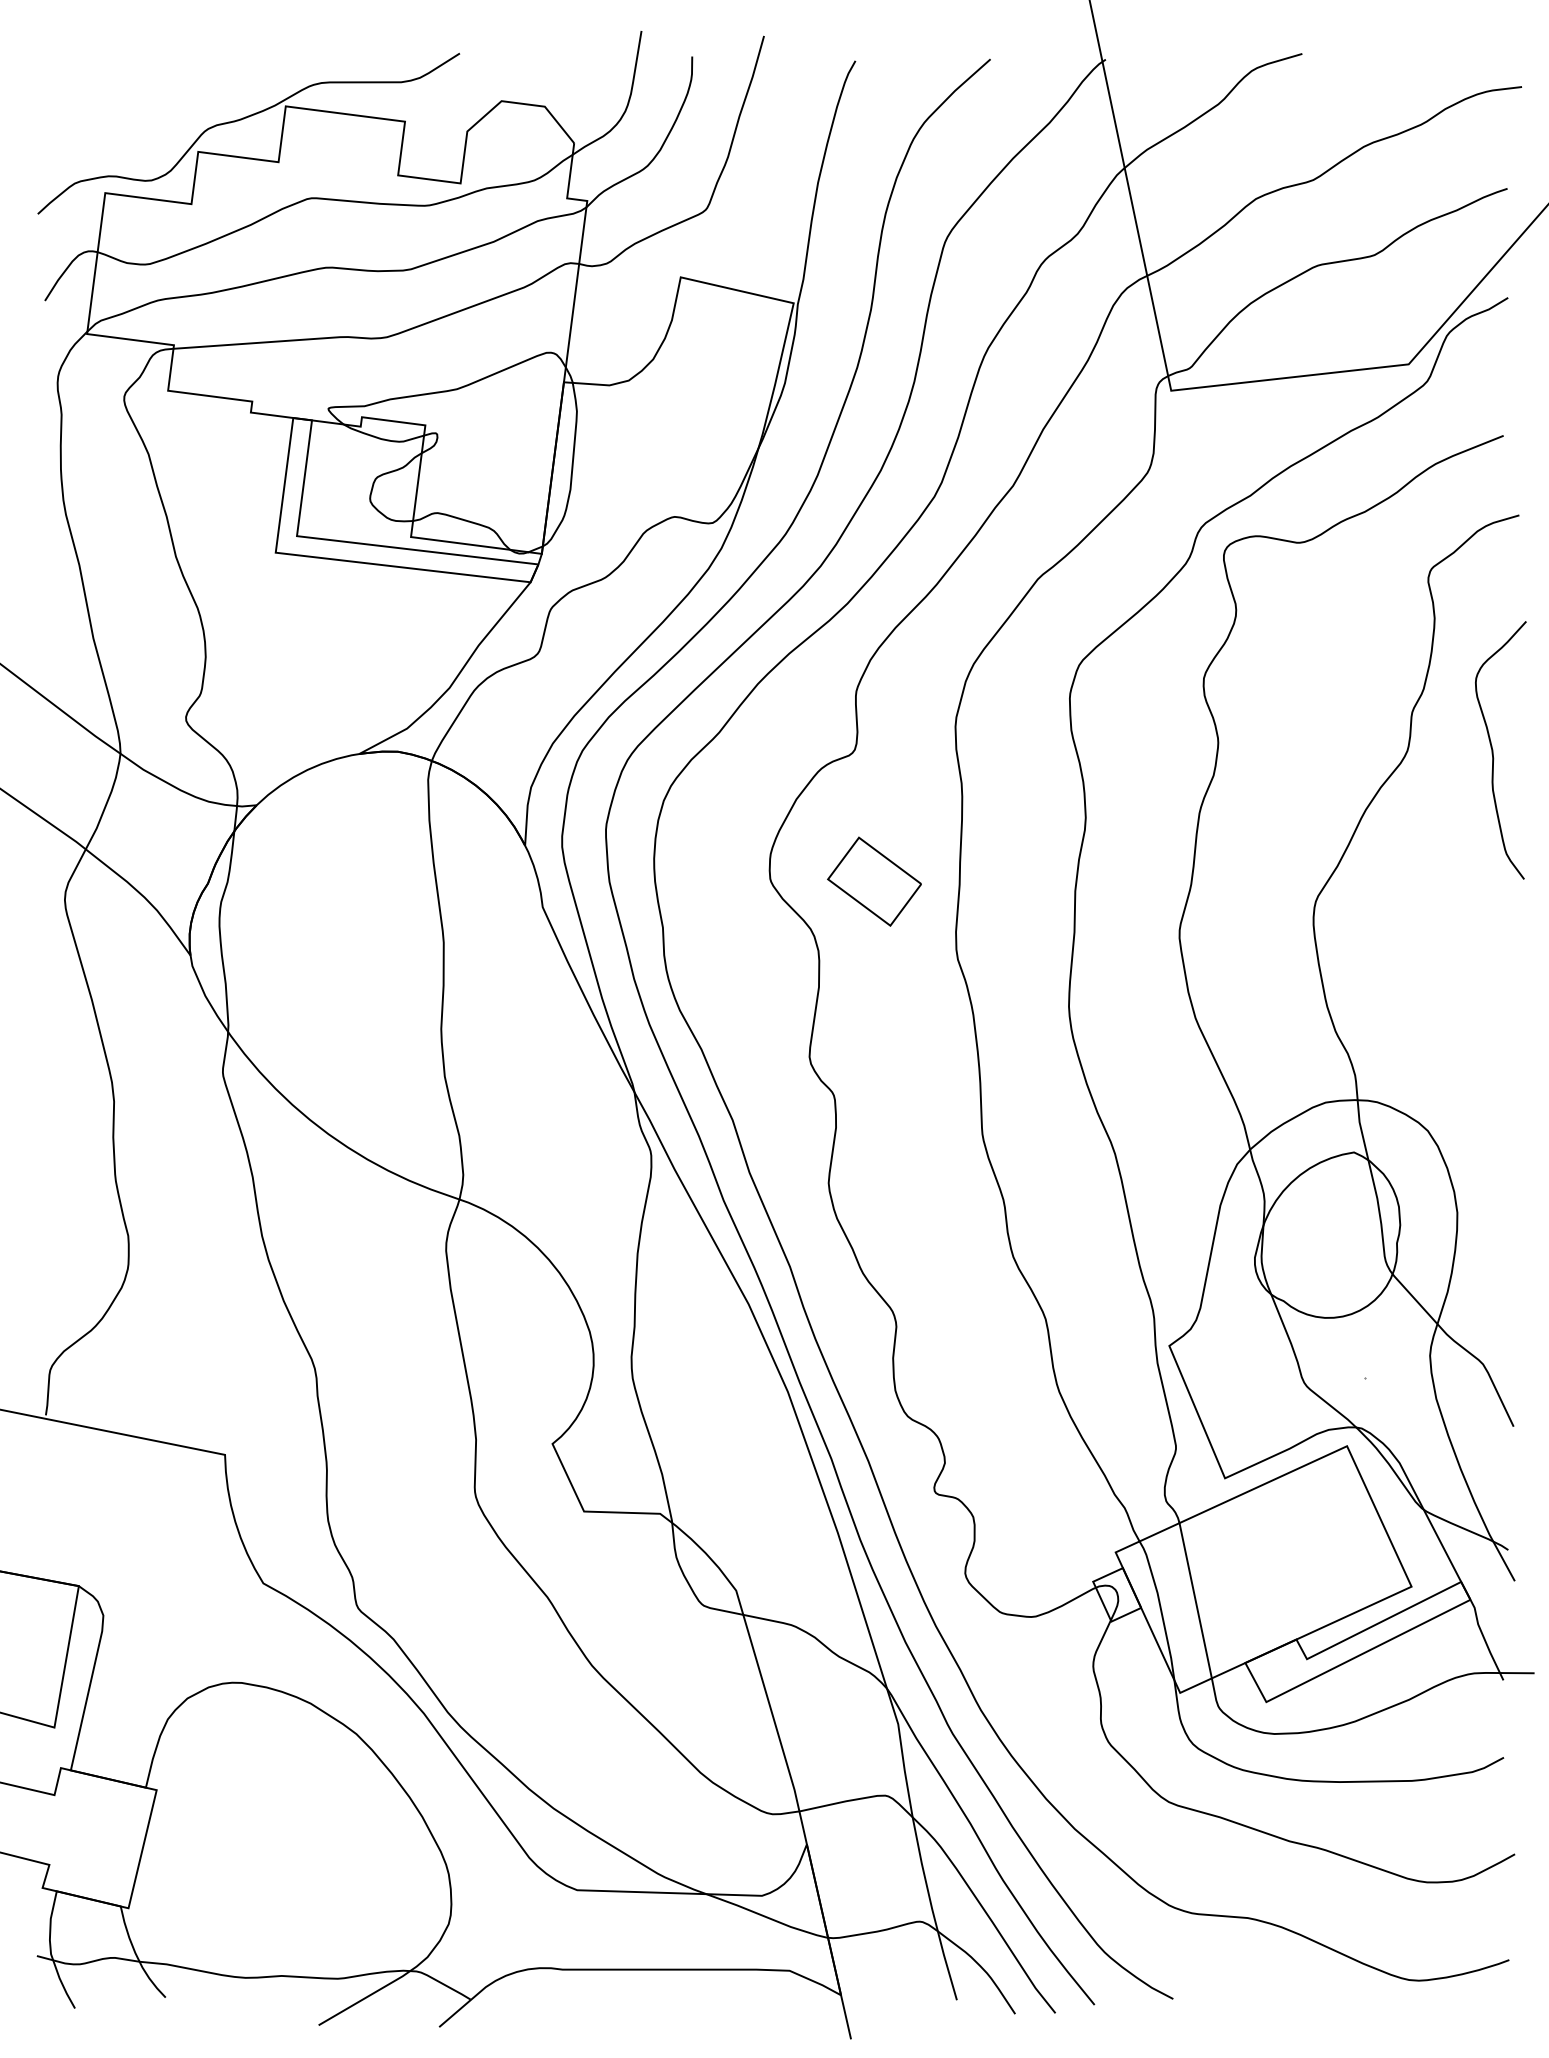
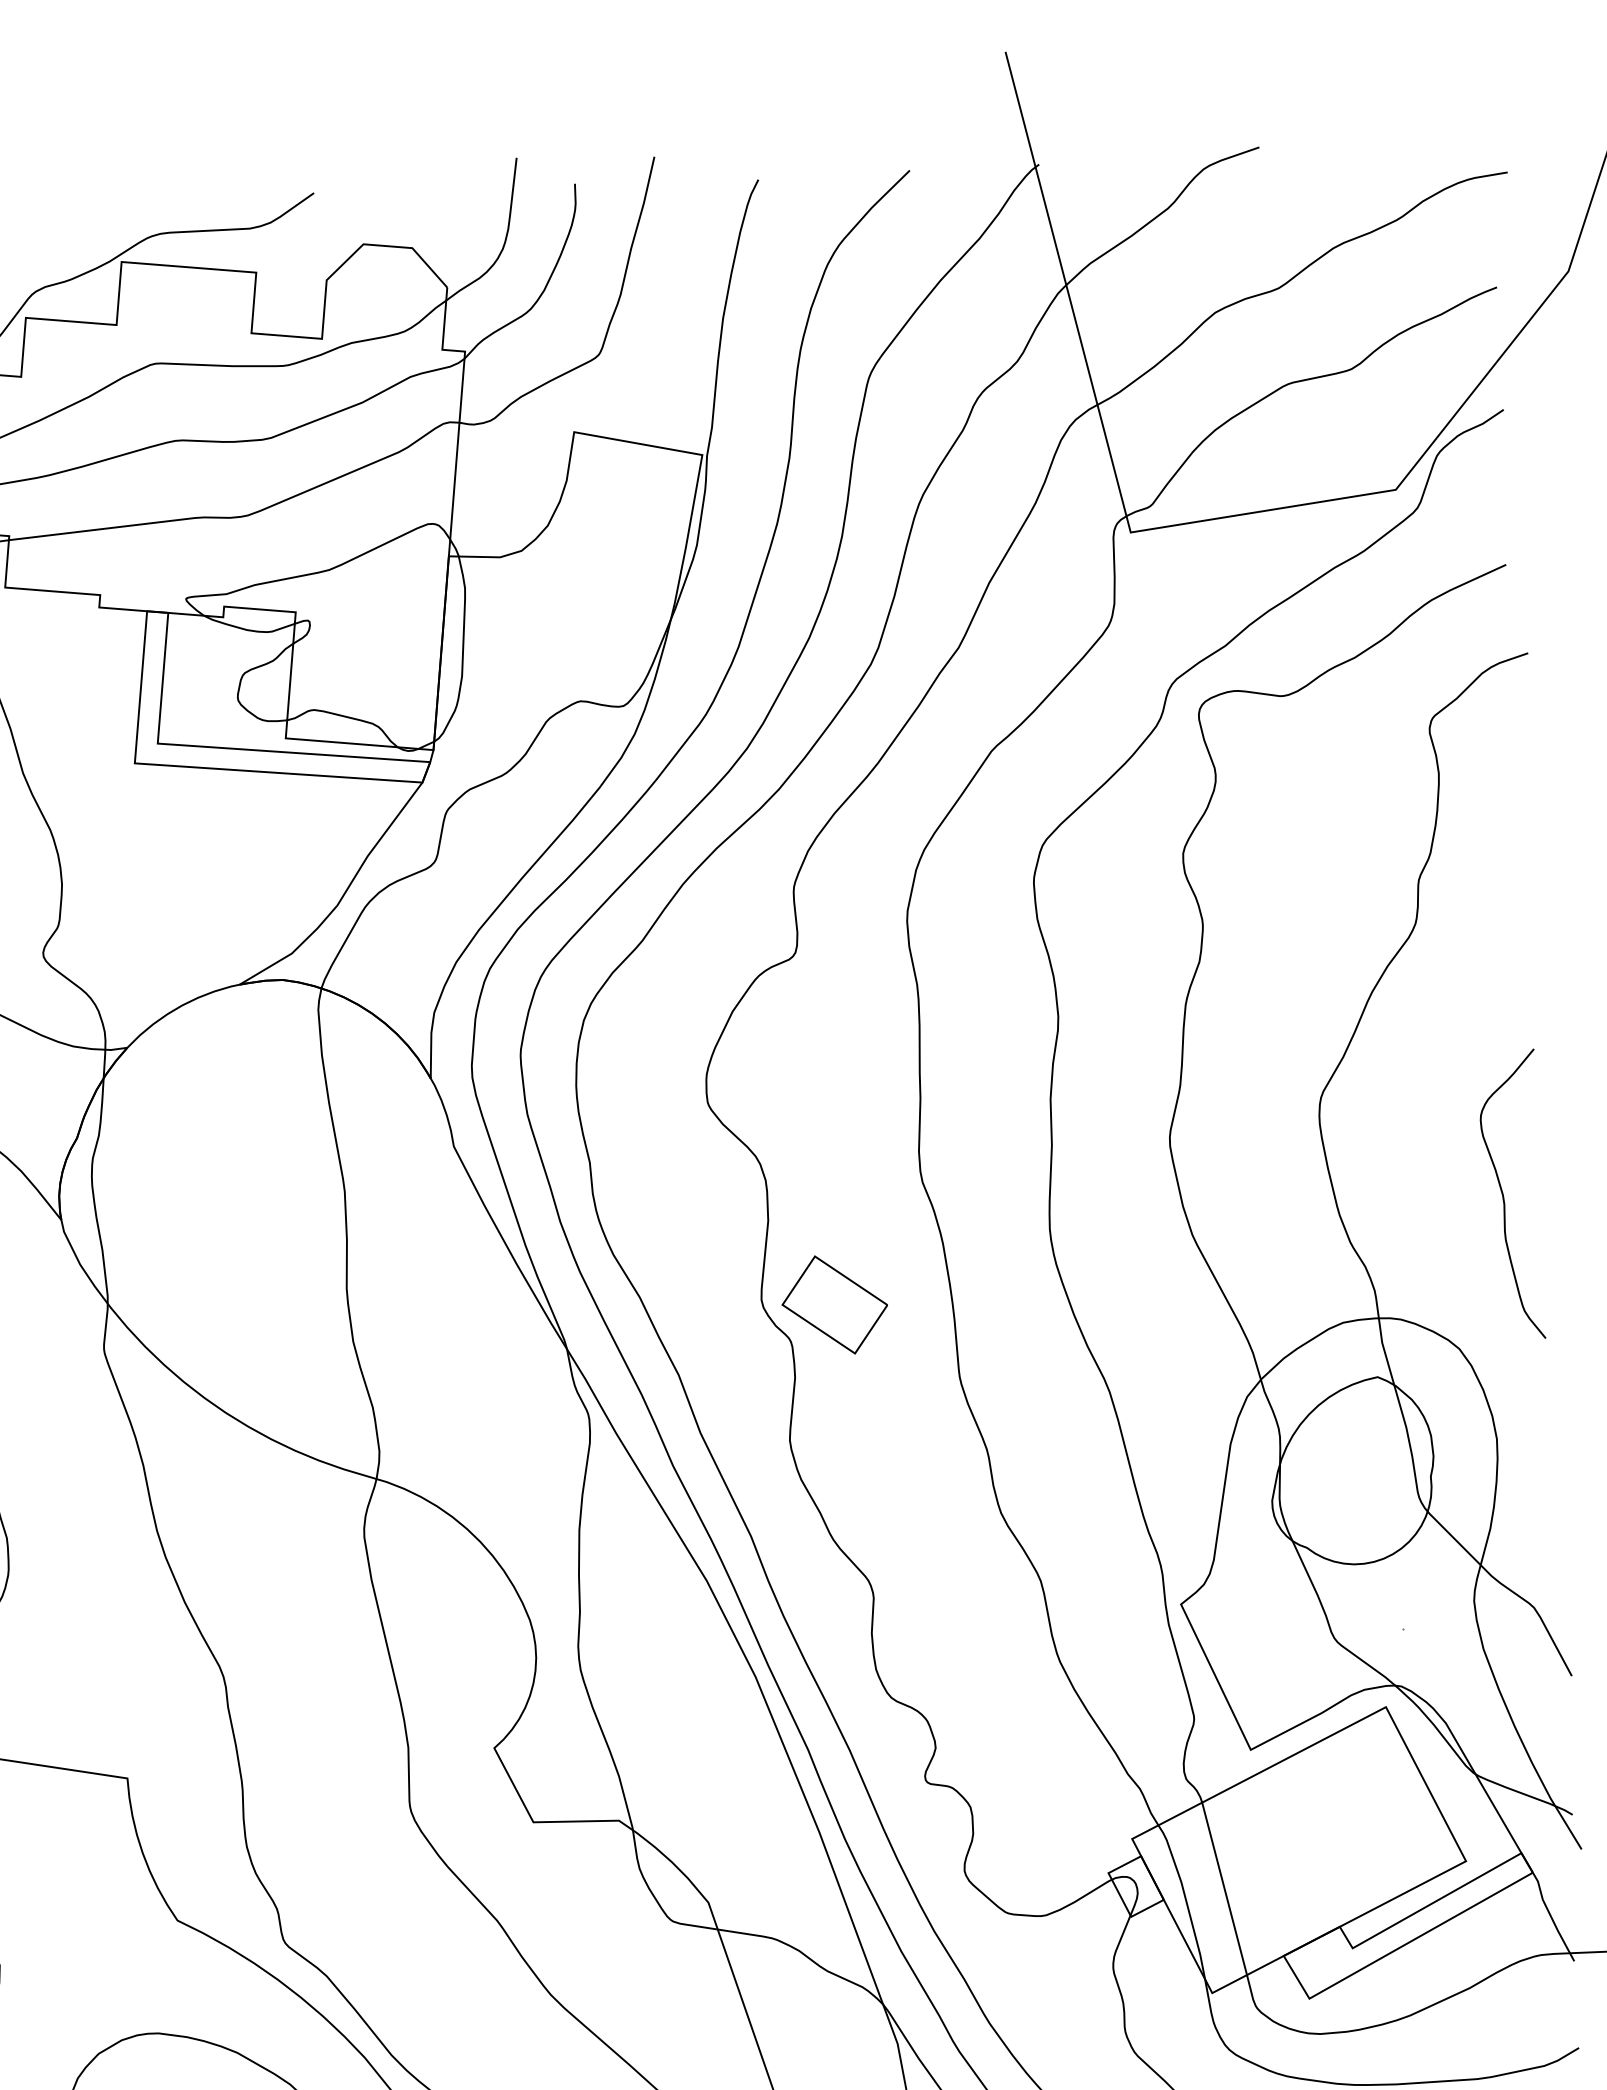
curve: (1493, 750) -> (1504, 1195), moved
part: (874, 881) -> (834, 1304), moved

